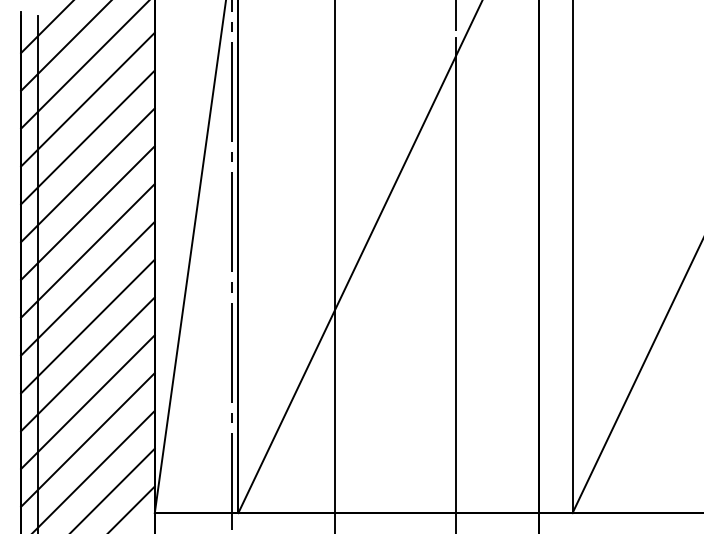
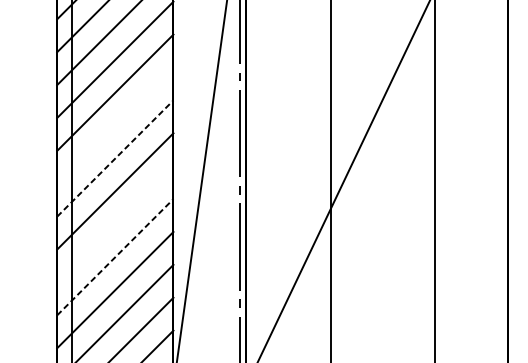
line: (87, 212) -> (114, 125), removed
line: (87, 250) -> (114, 158), solid -> dashed
line: (87, 326) -> (114, 224), removed
line: (87, 364) -> (114, 257), solid -> dashed

